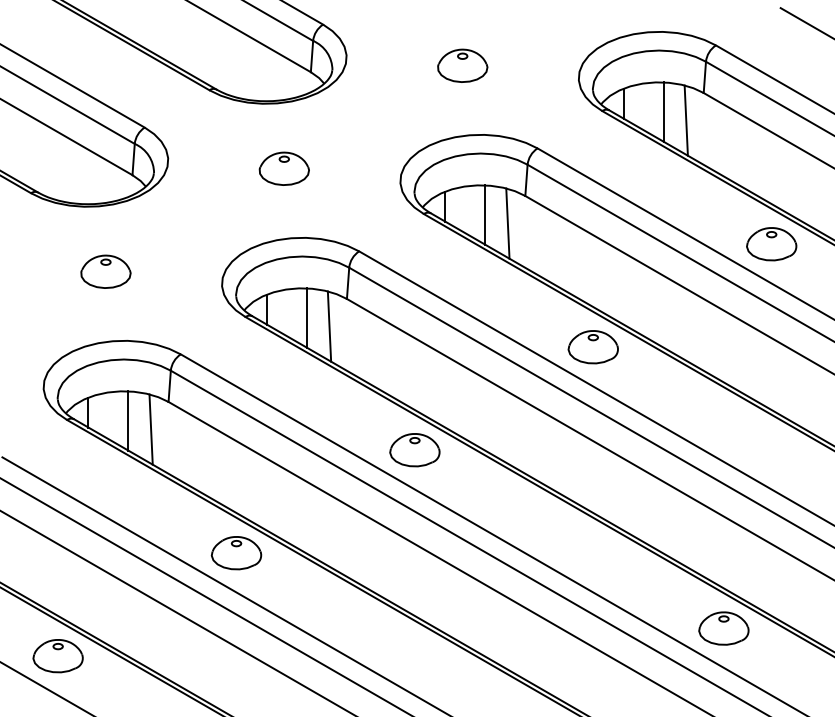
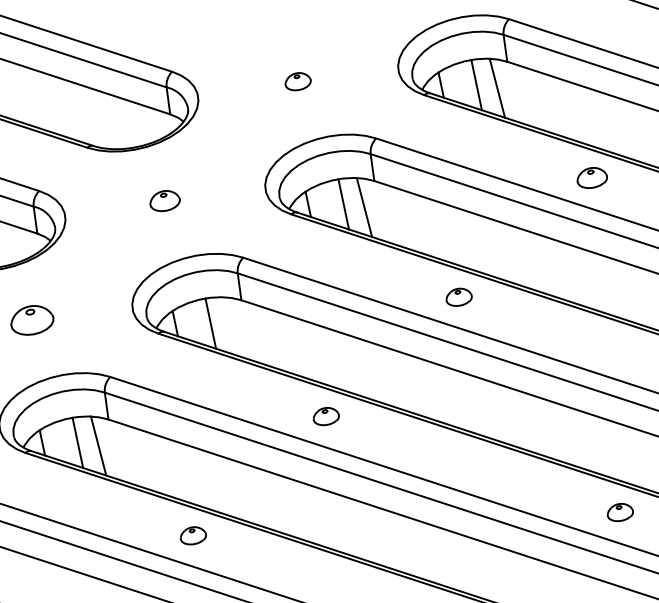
part: (462, 65) -> (297, 81), size x0.6
part: (283, 168) -> (164, 200), size x0.7
part: (771, 244) -> (591, 178), size x0.7
line: (329, 326) -> (231, 326), removed
part: (592, 347) -> (458, 297), size x0.6
part: (414, 450) -> (325, 416), size x0.6
part: (236, 553) -> (193, 535), size x0.6
part: (723, 628) -> (619, 512), size x0.6

